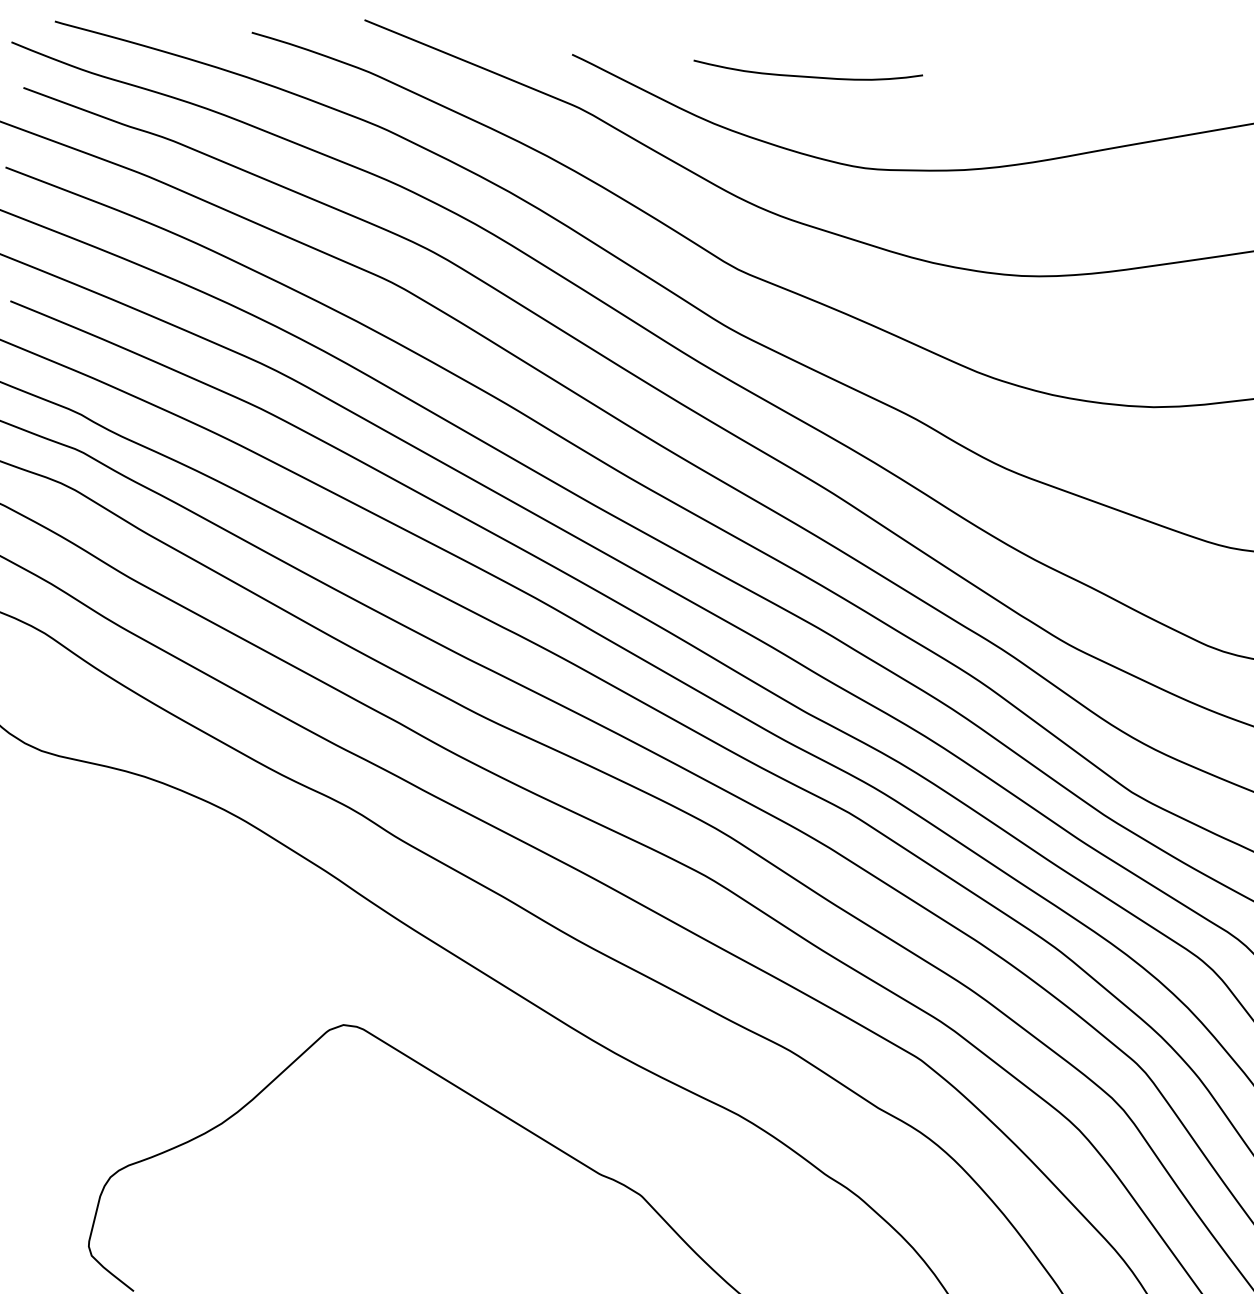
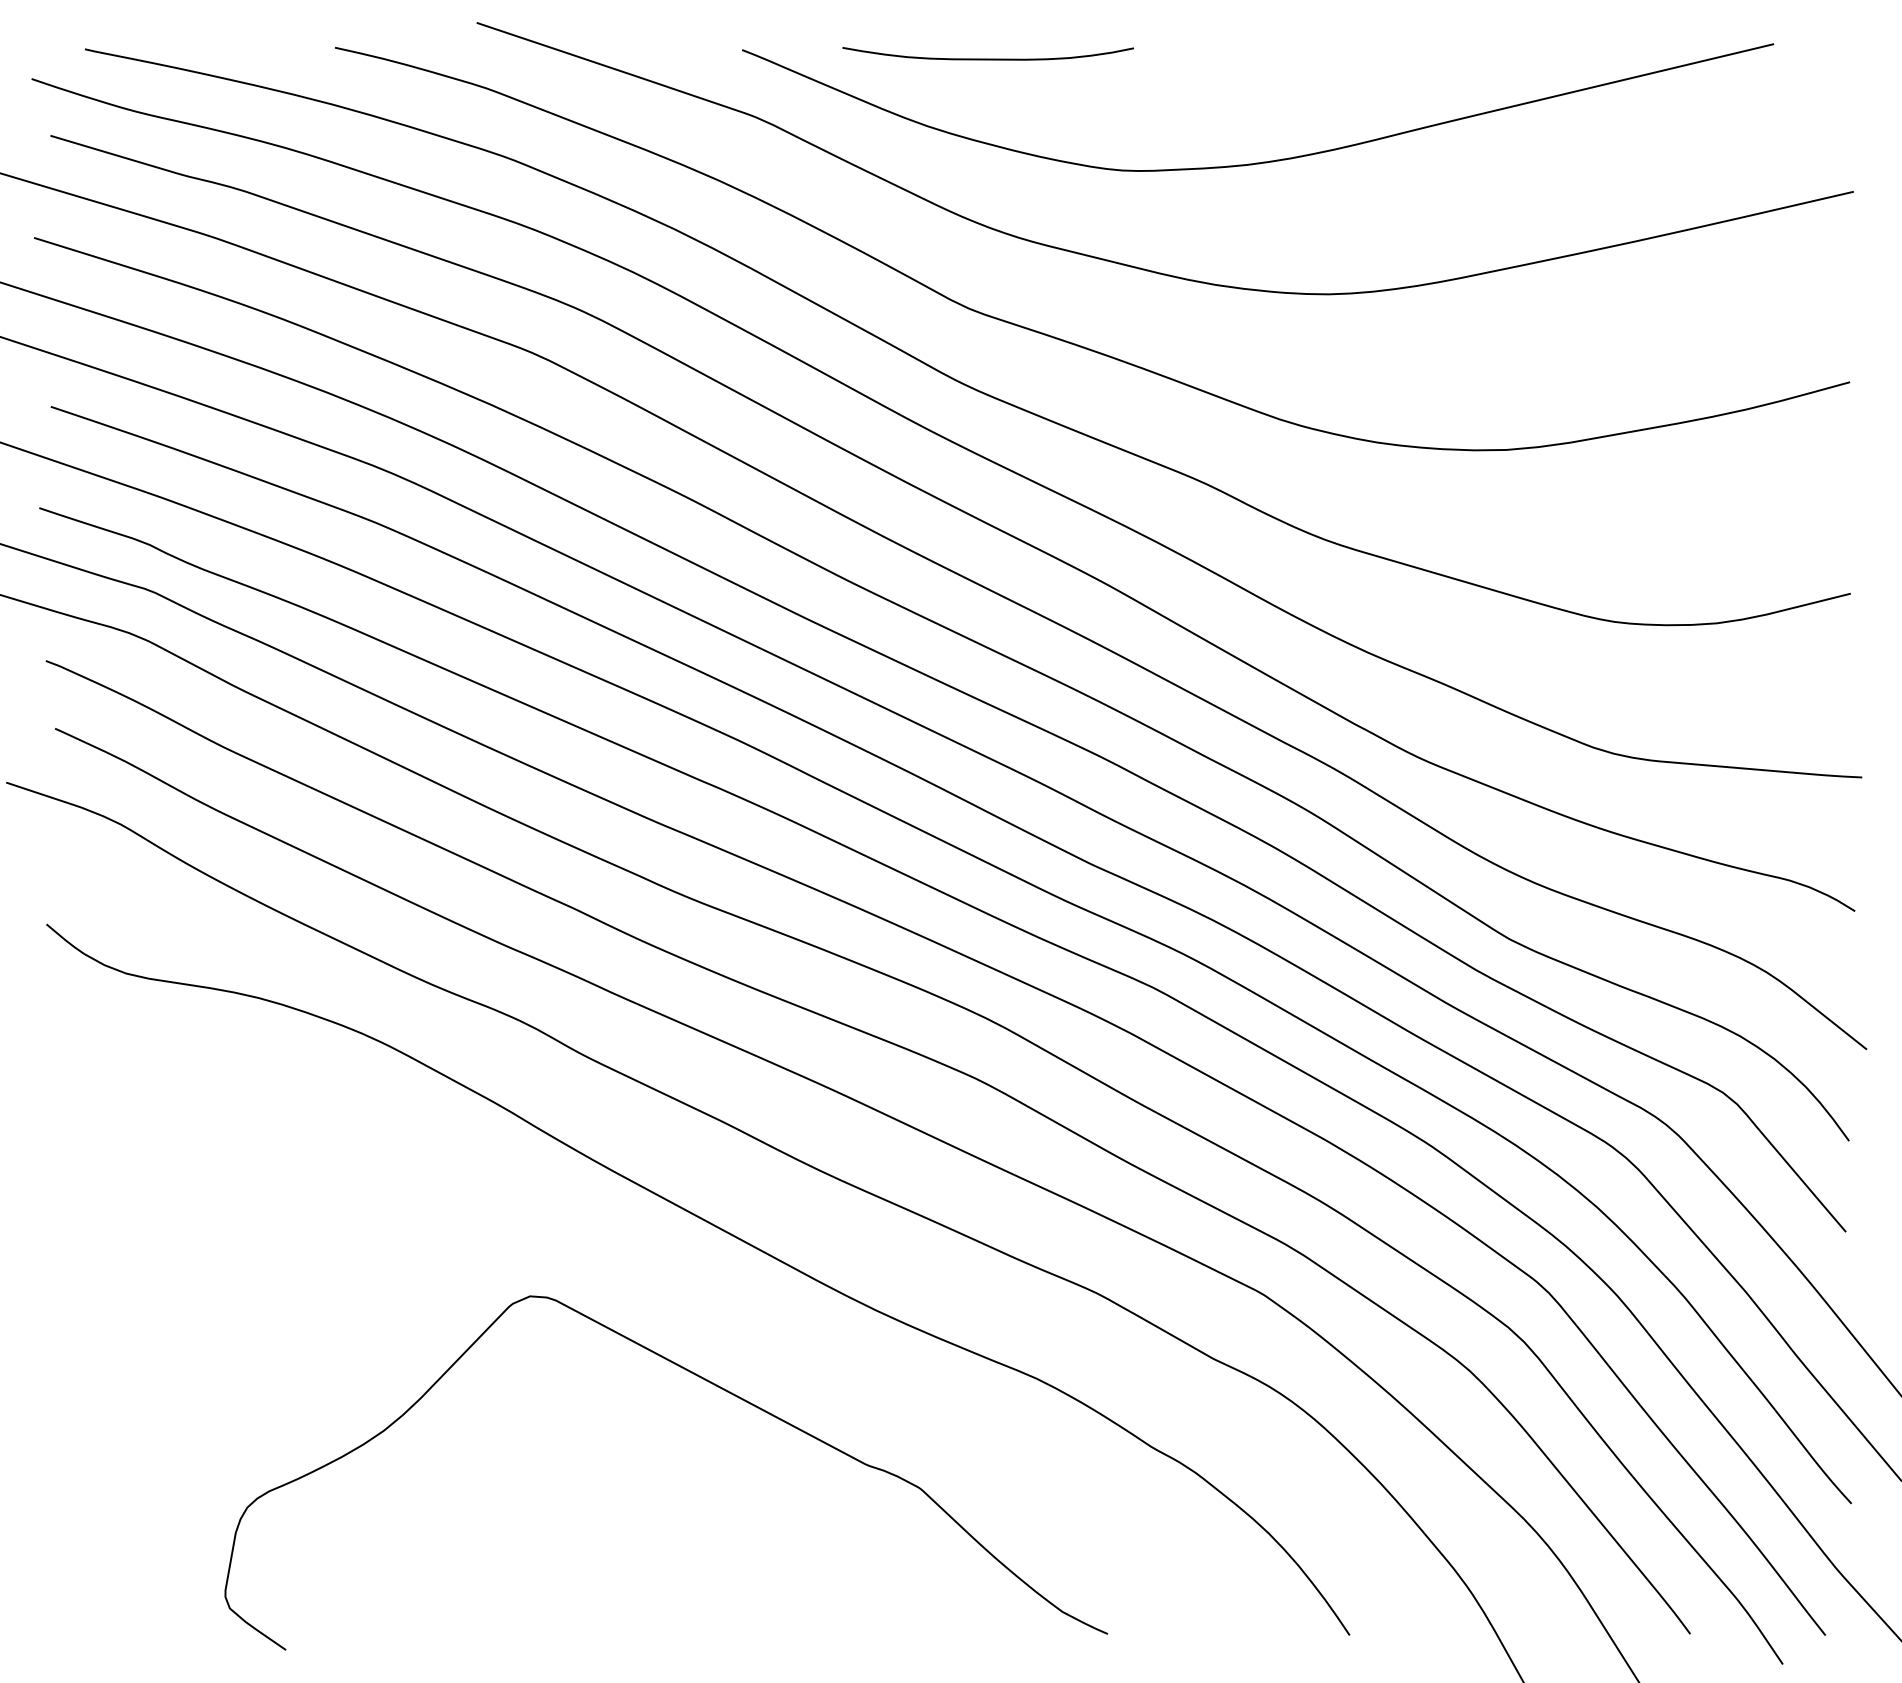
curve: (807, 76) -> (987, 58), moved

